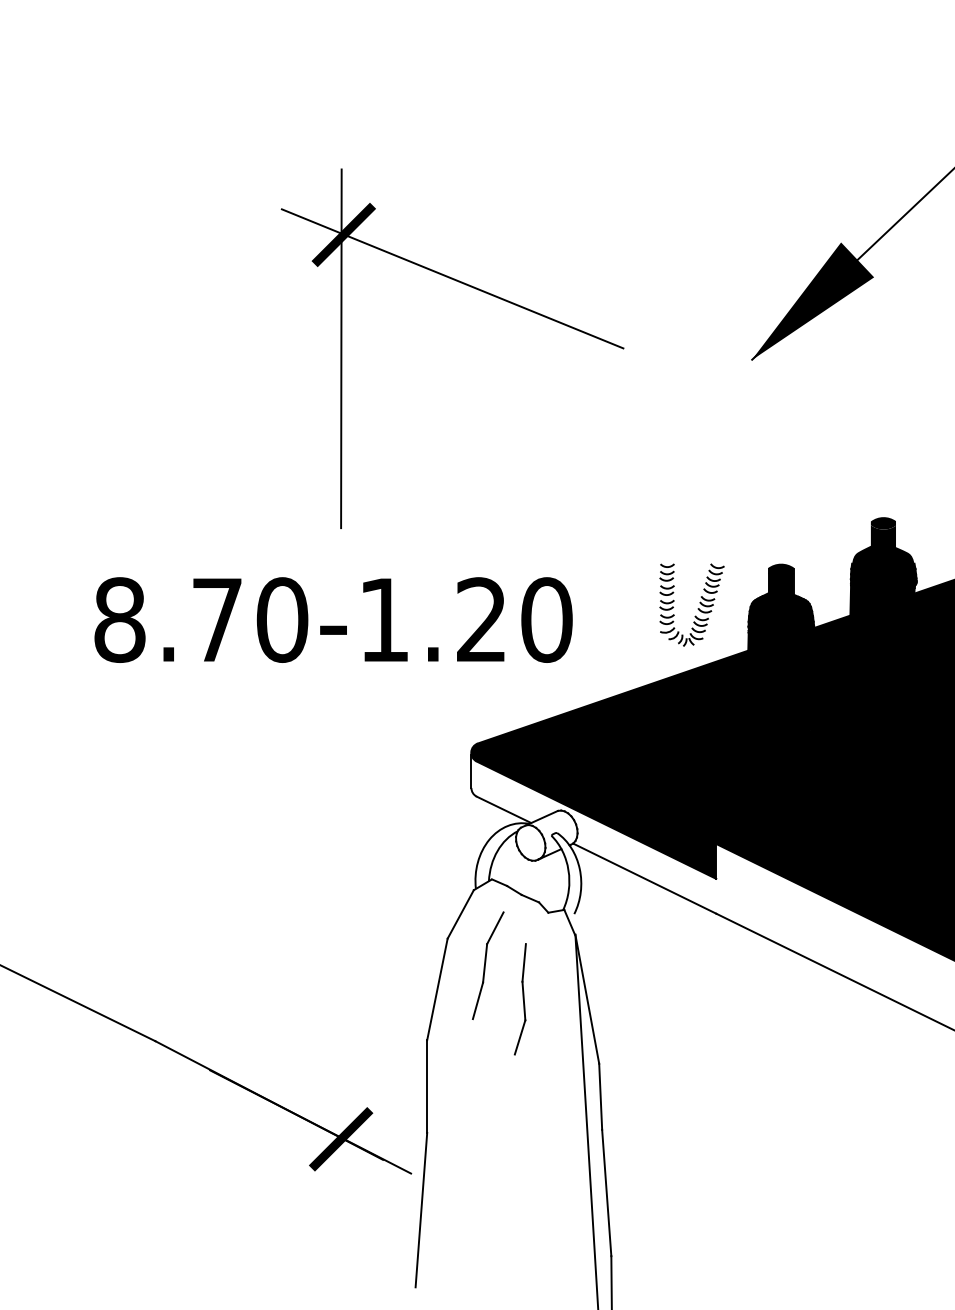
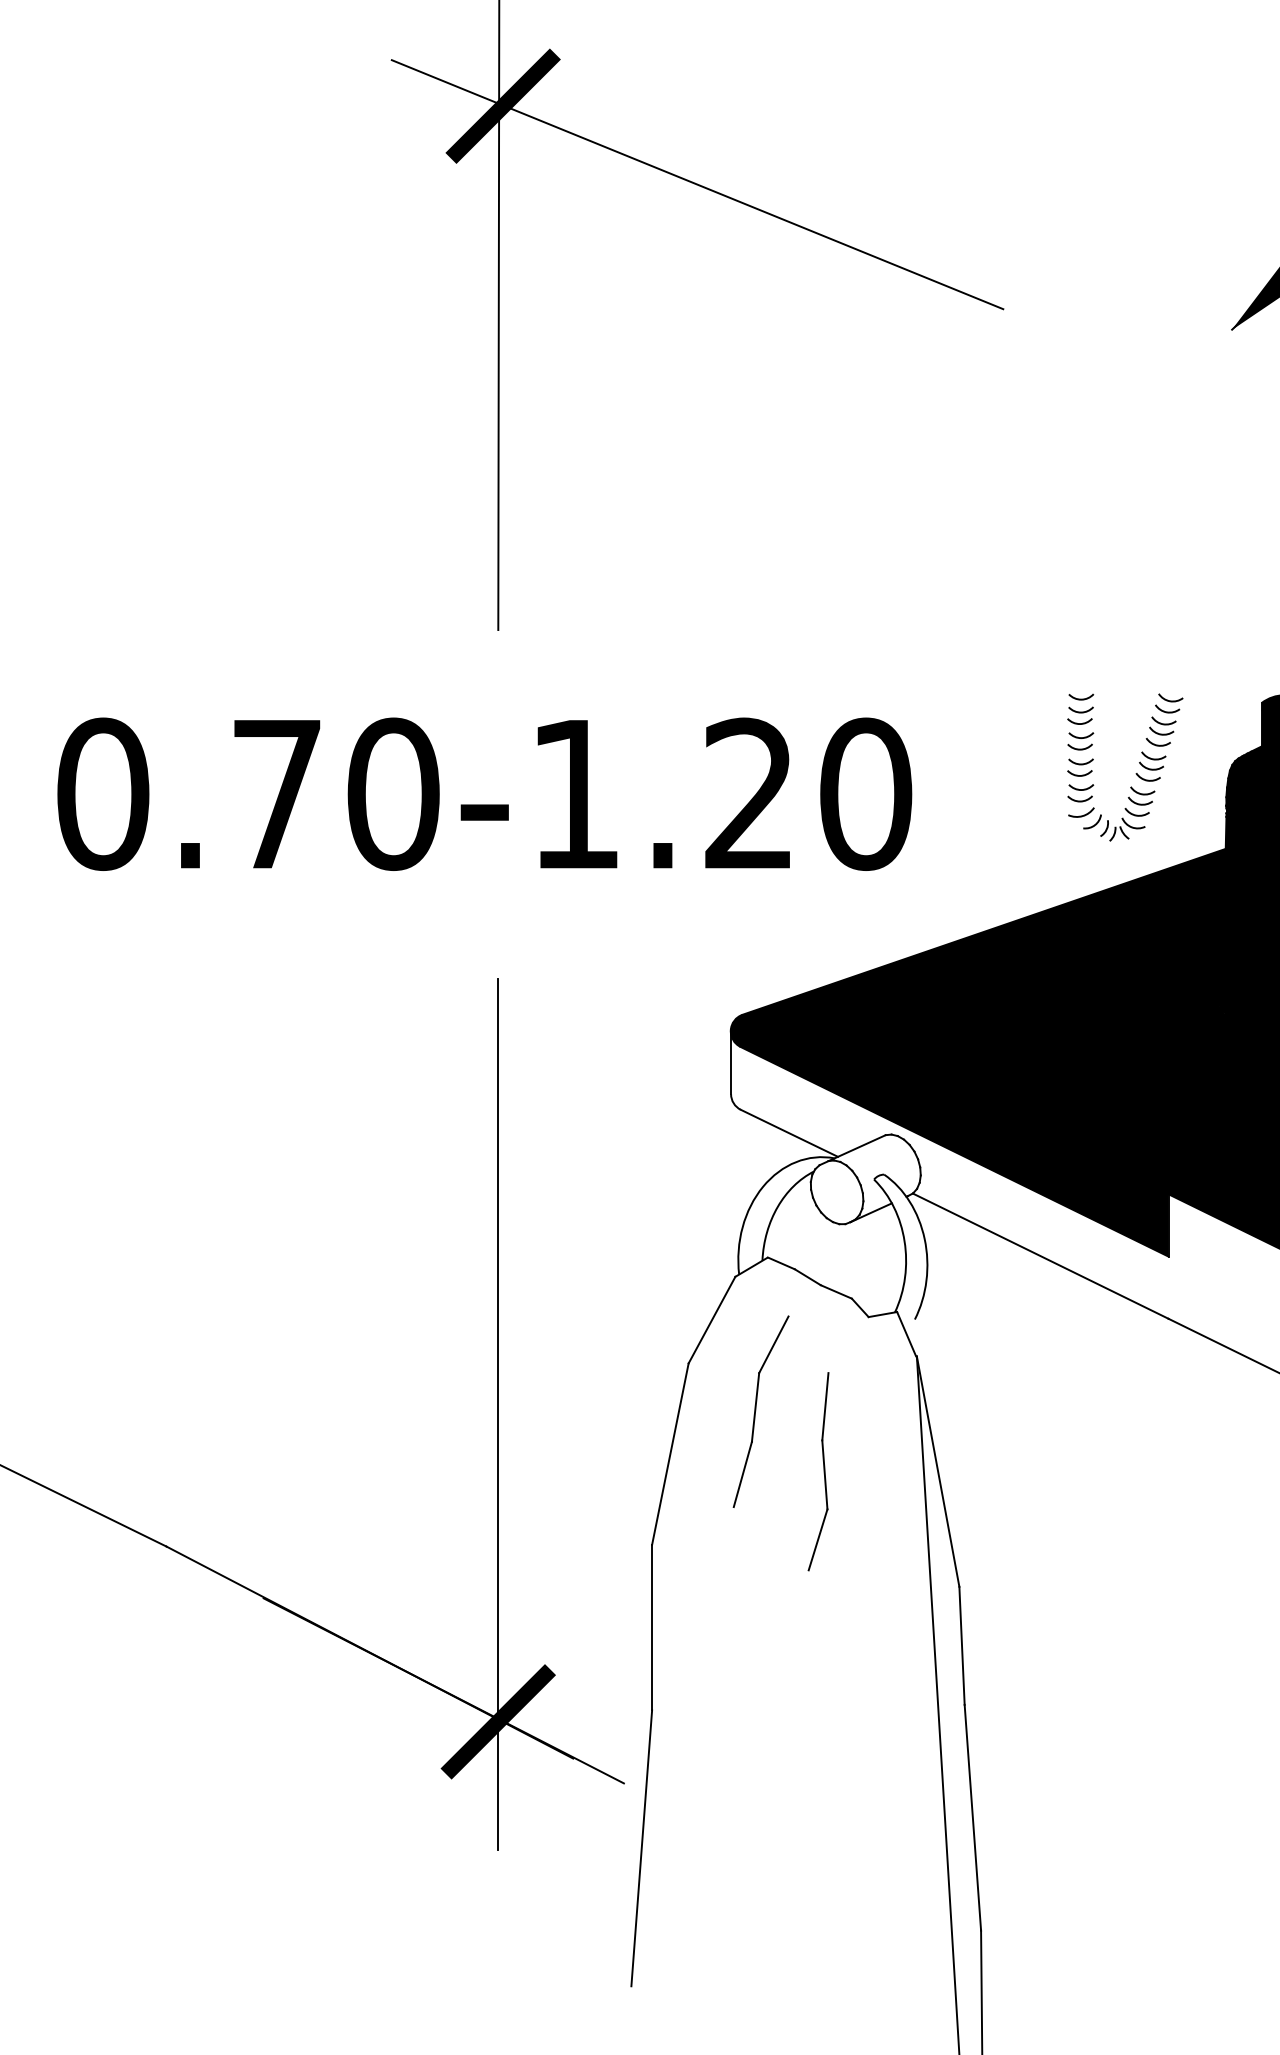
text: (119, 619) -> (102, 793), 8.70-1.20 -> 0.70-1.20
line: (341, 966) -> (498, 1413), added

